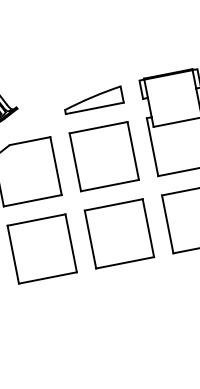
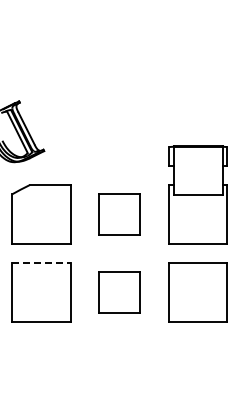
part: (92, 100) -> (119, 157), removed
part: (103, 156) -> (119, 214), size x0.7
line: (37, 220) -> (42, 263), solid -> dashed
part: (119, 233) -> (119, 292), size x0.7

